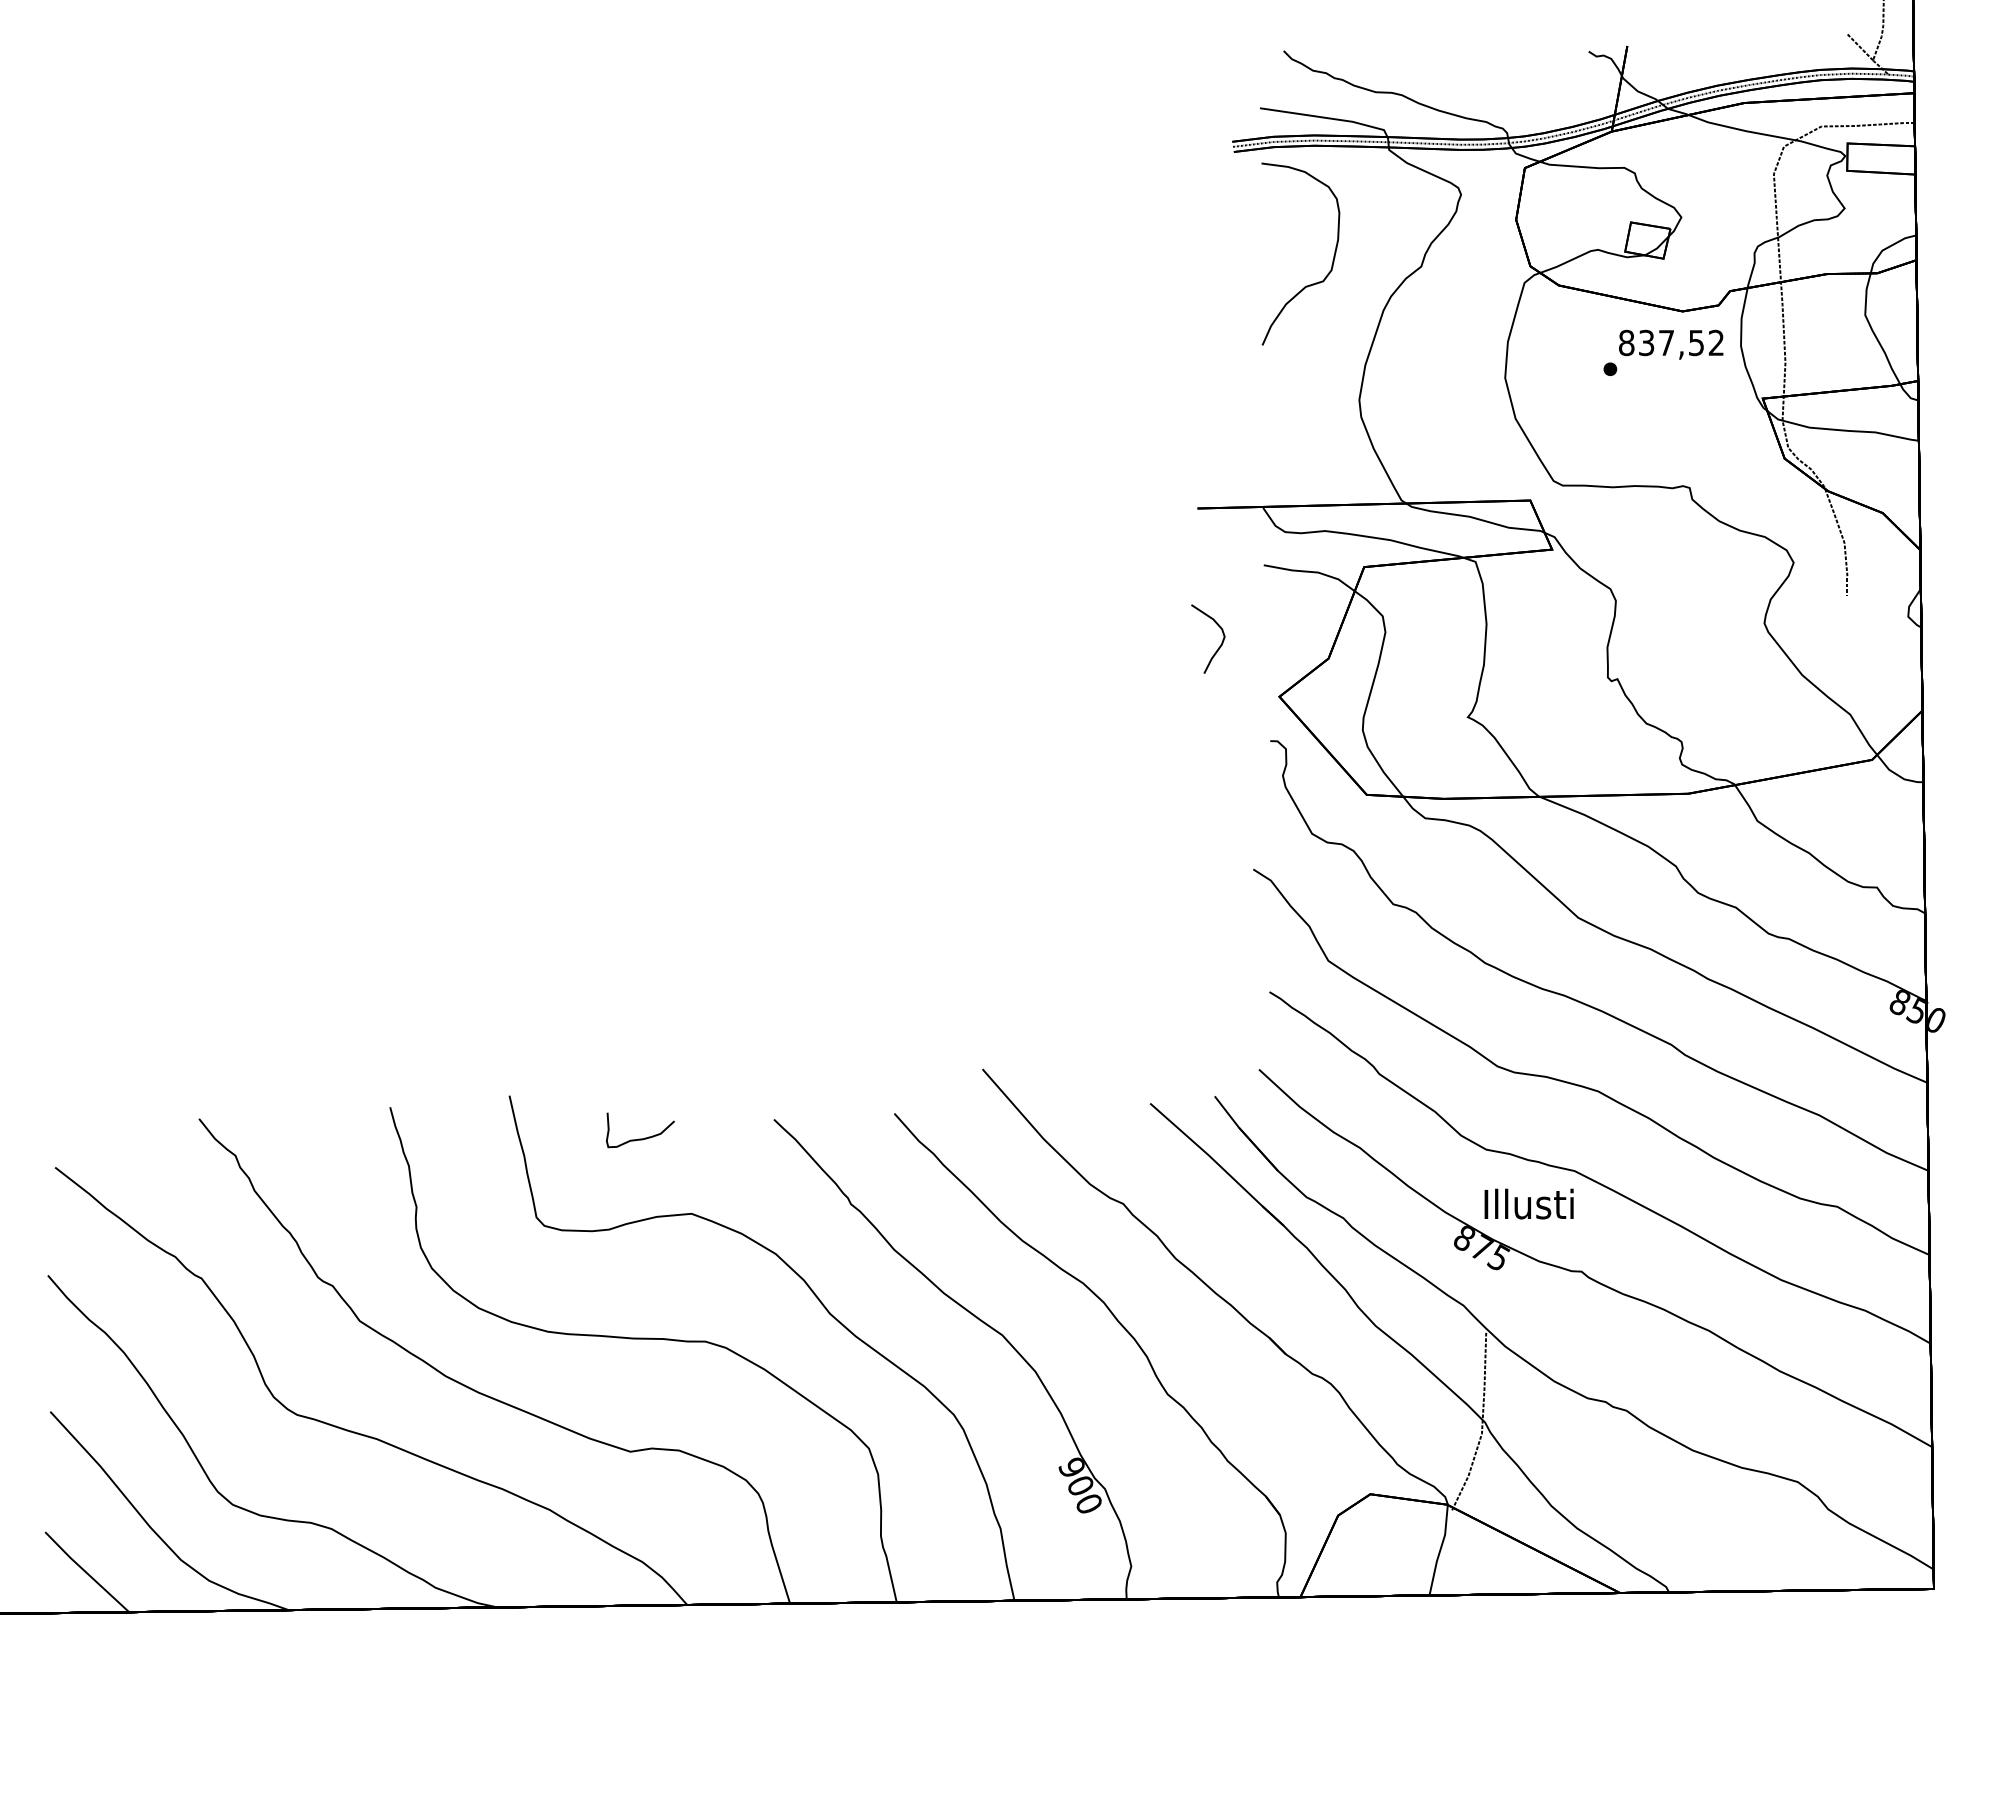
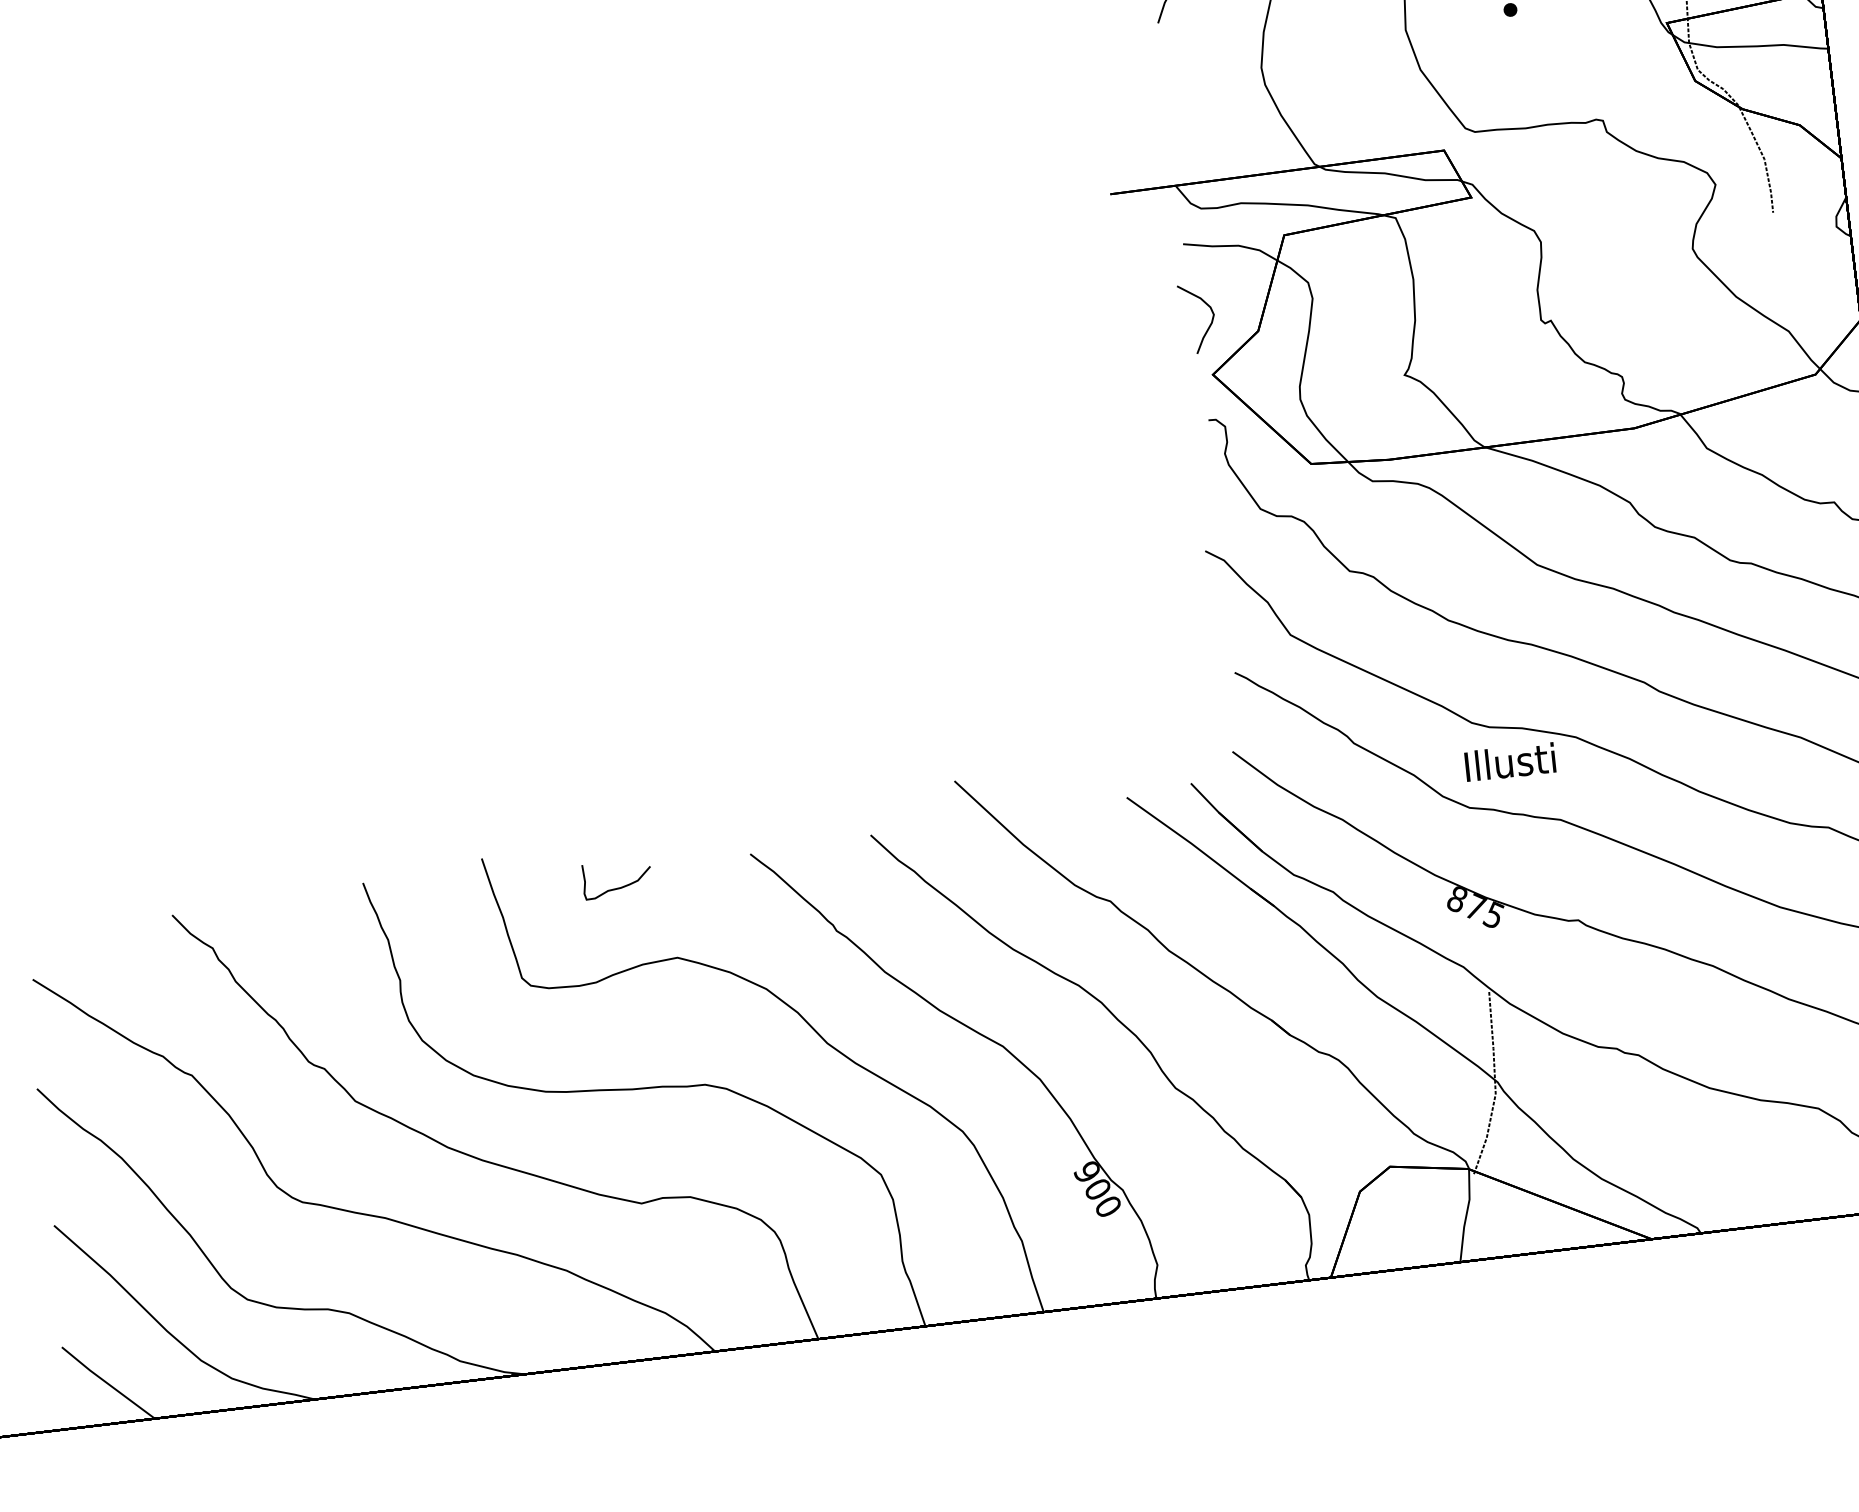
curve: (1220, 644) -> (1210, 322), moved
text: (1528, 1203) -> (1509, 761), moved

